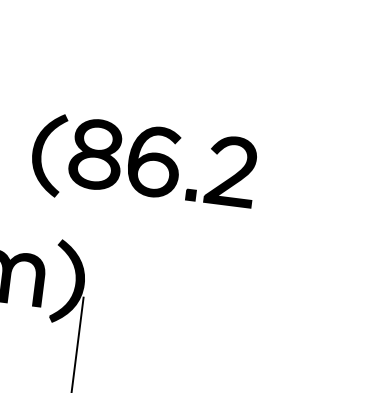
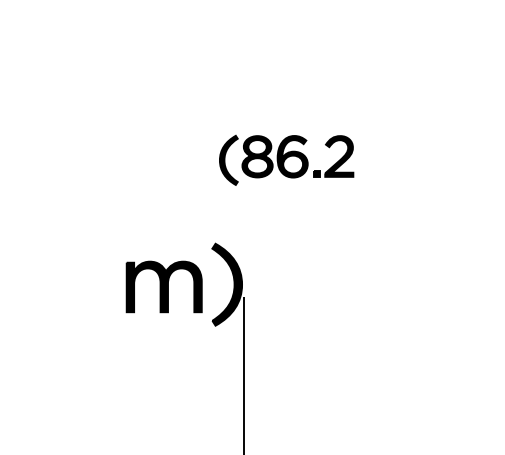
part: (143, 166) -> (286, 160), size x0.6

